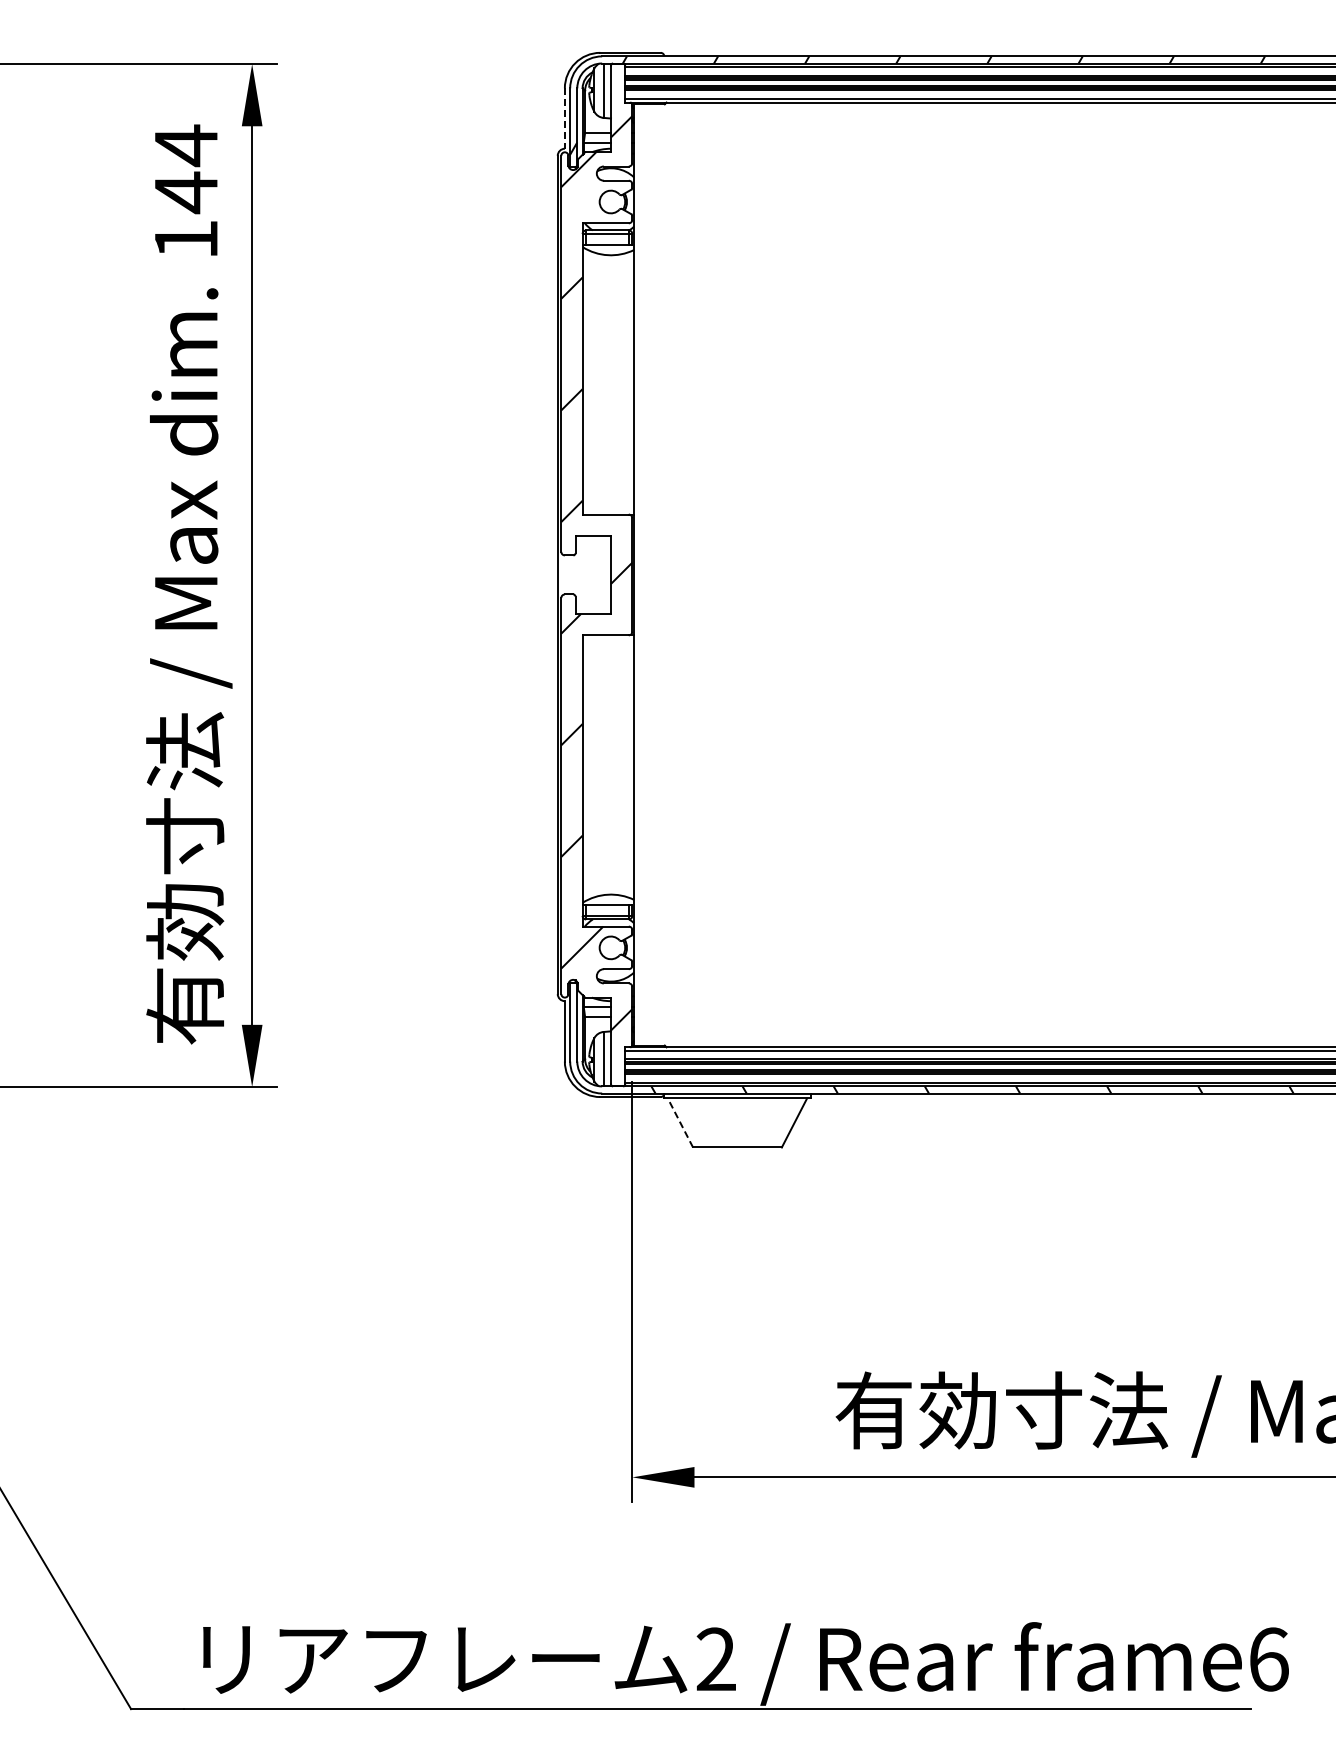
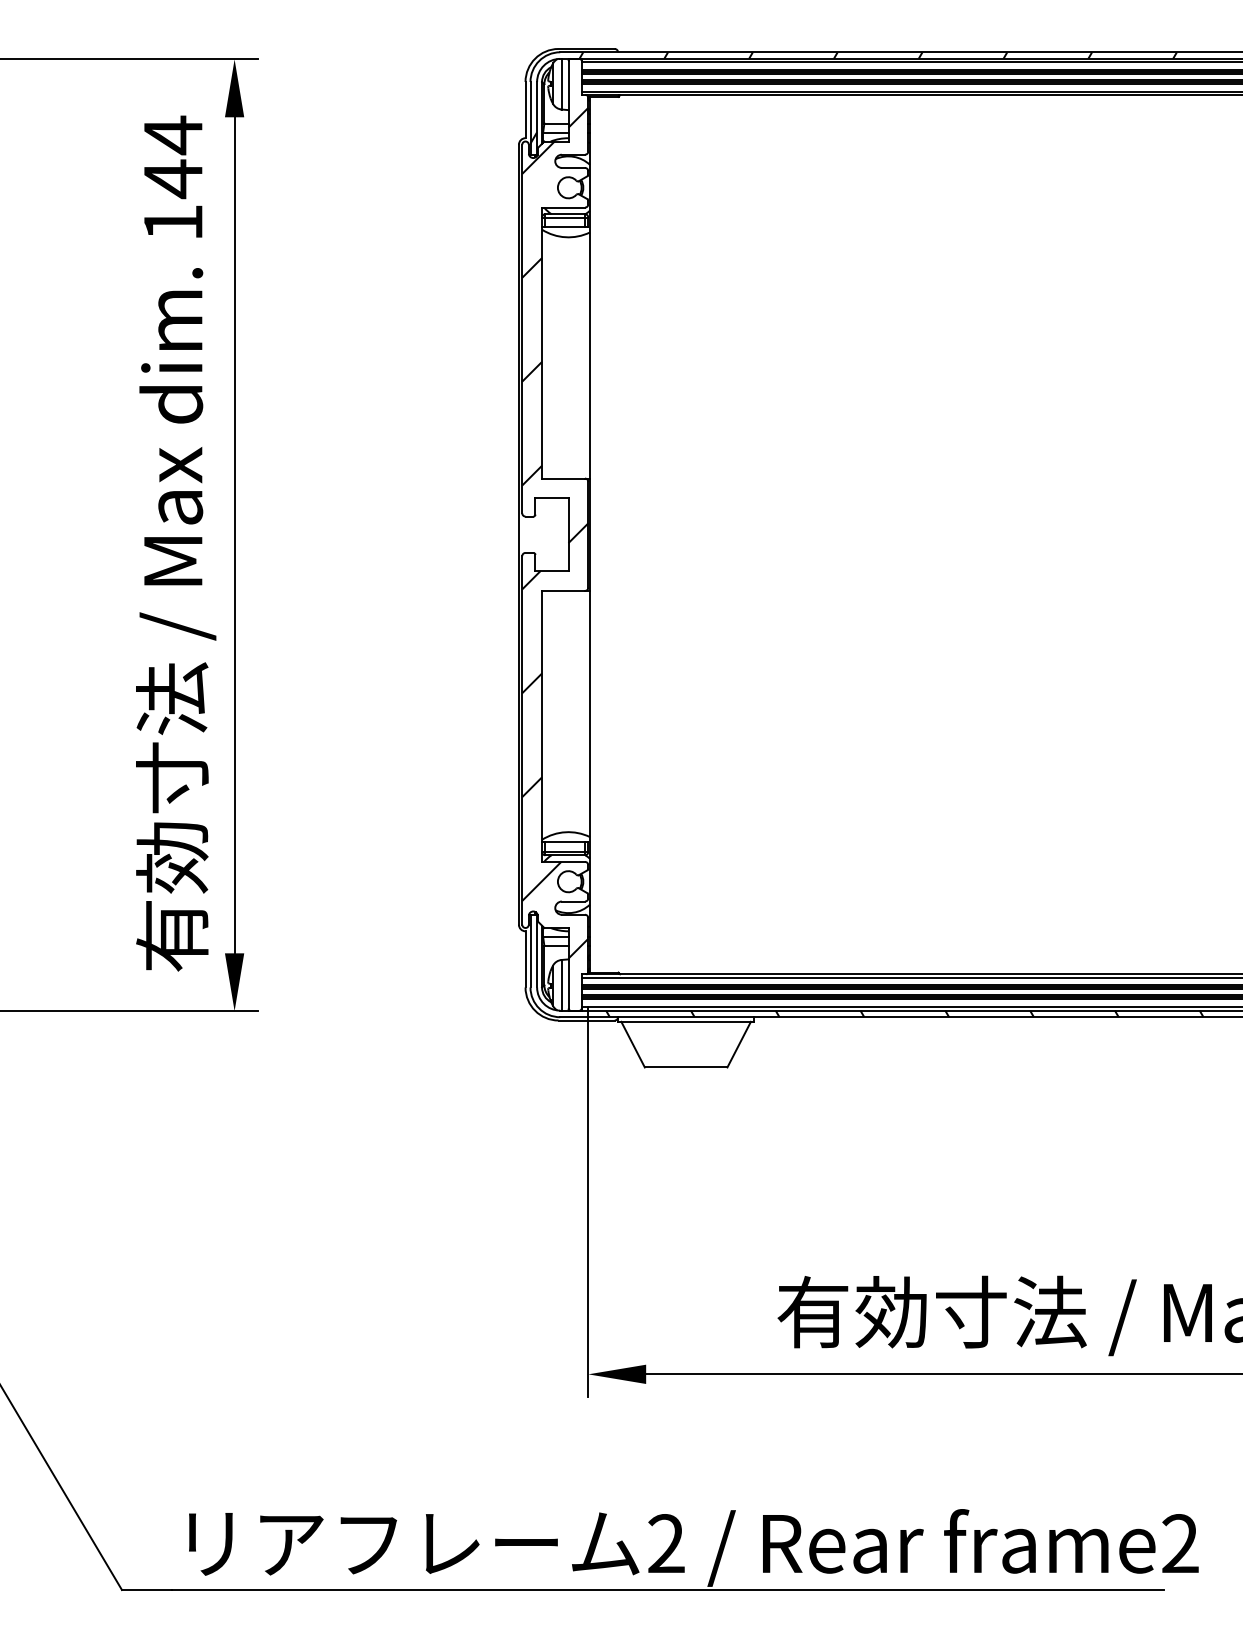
line: (564, 119) -> (525, 111), dashed -> solid
line: (680, 1122) -> (633, 1044), dashed -> solid
text: (1268, 1659) -> (1180, 1543), frame6 -> frame2

